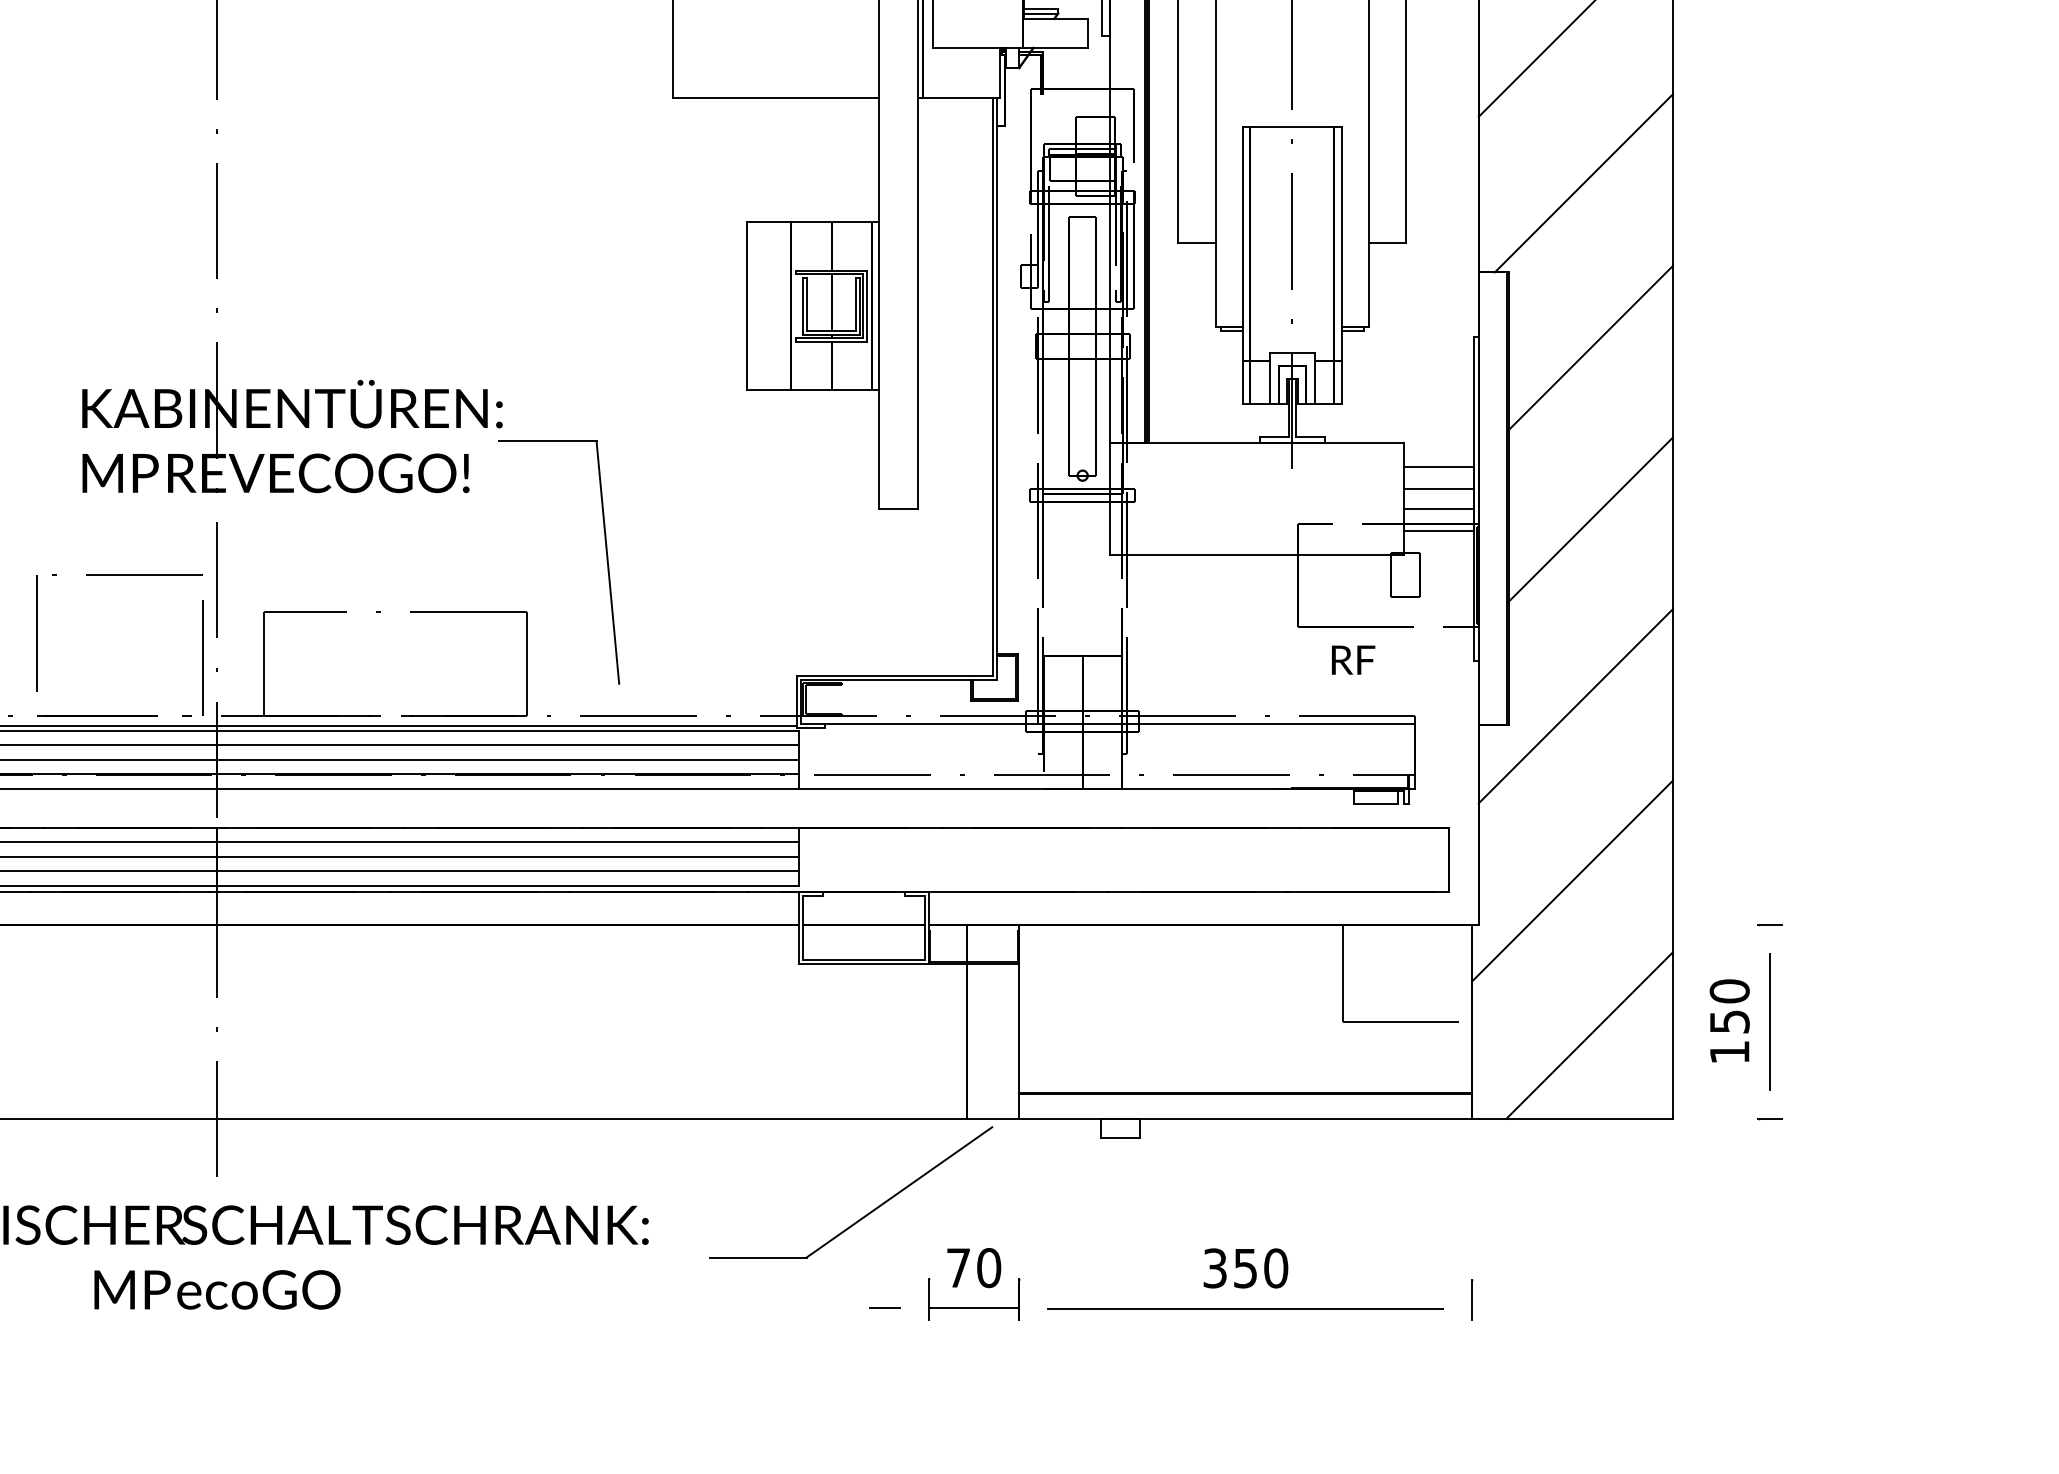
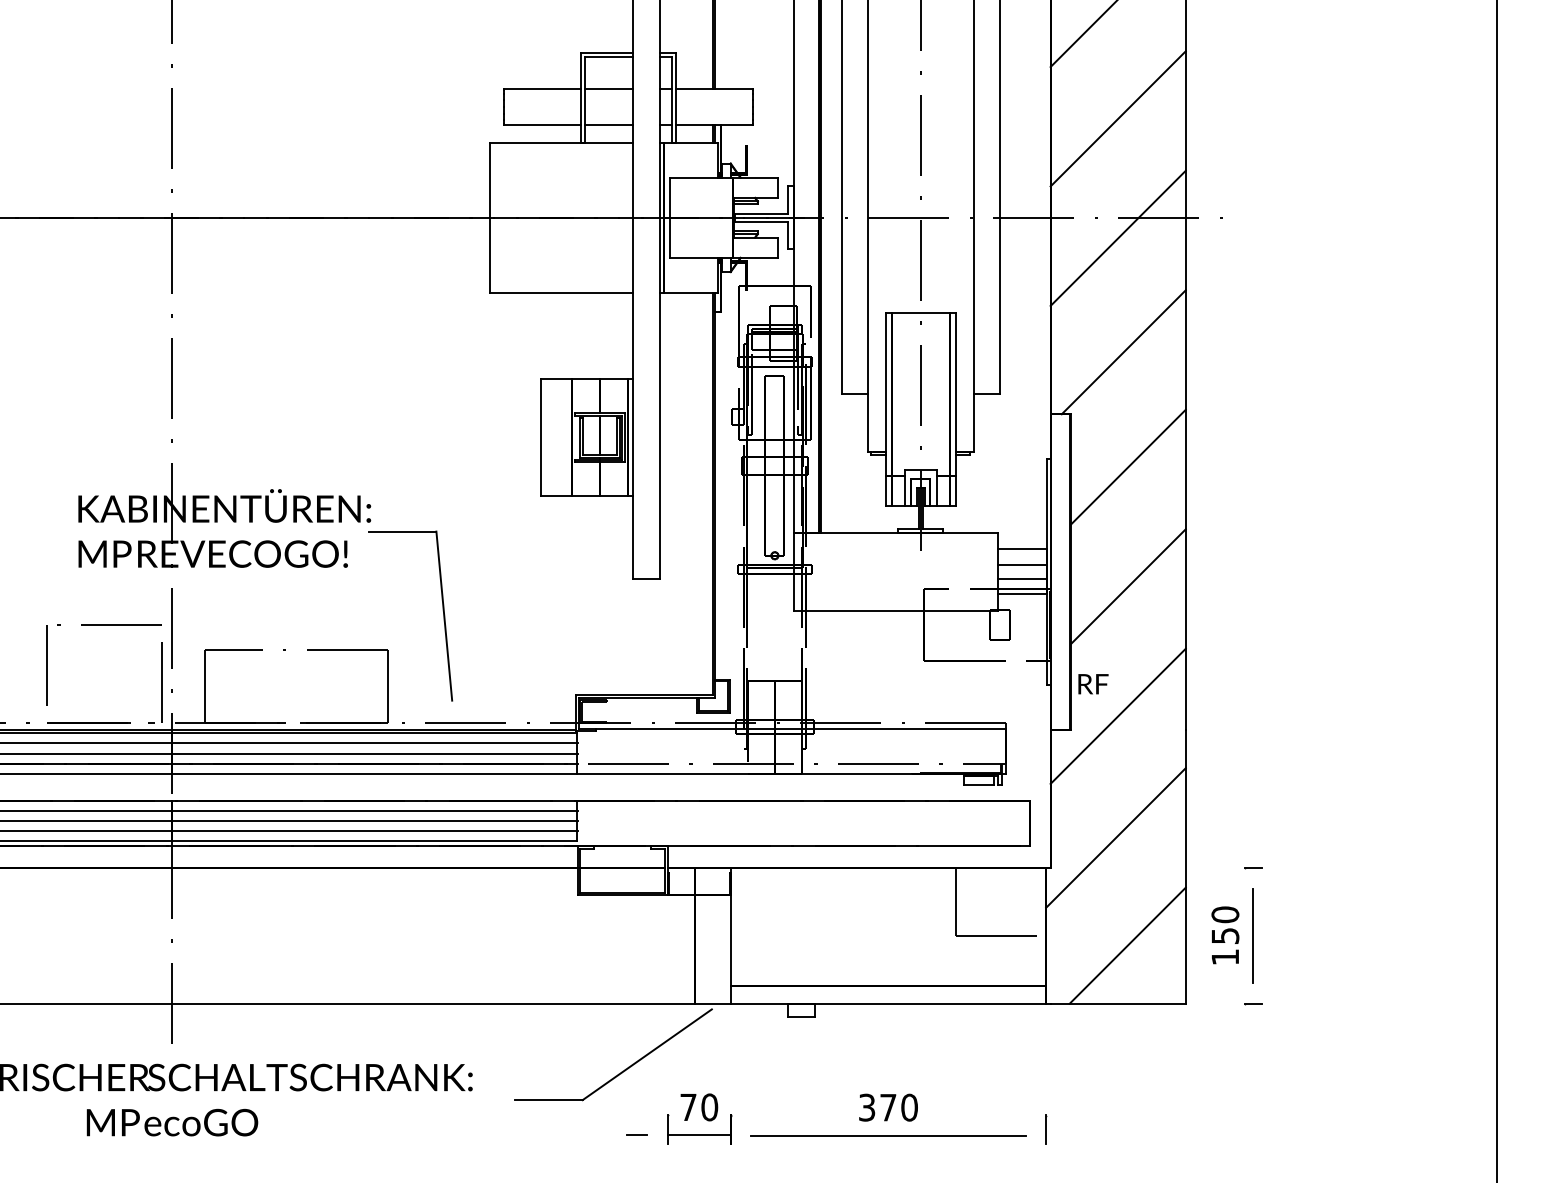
text: (1353, 660) -> (1093, 684), moved
text: (1245, 1268) -> (888, 1107), 350 -> 370

